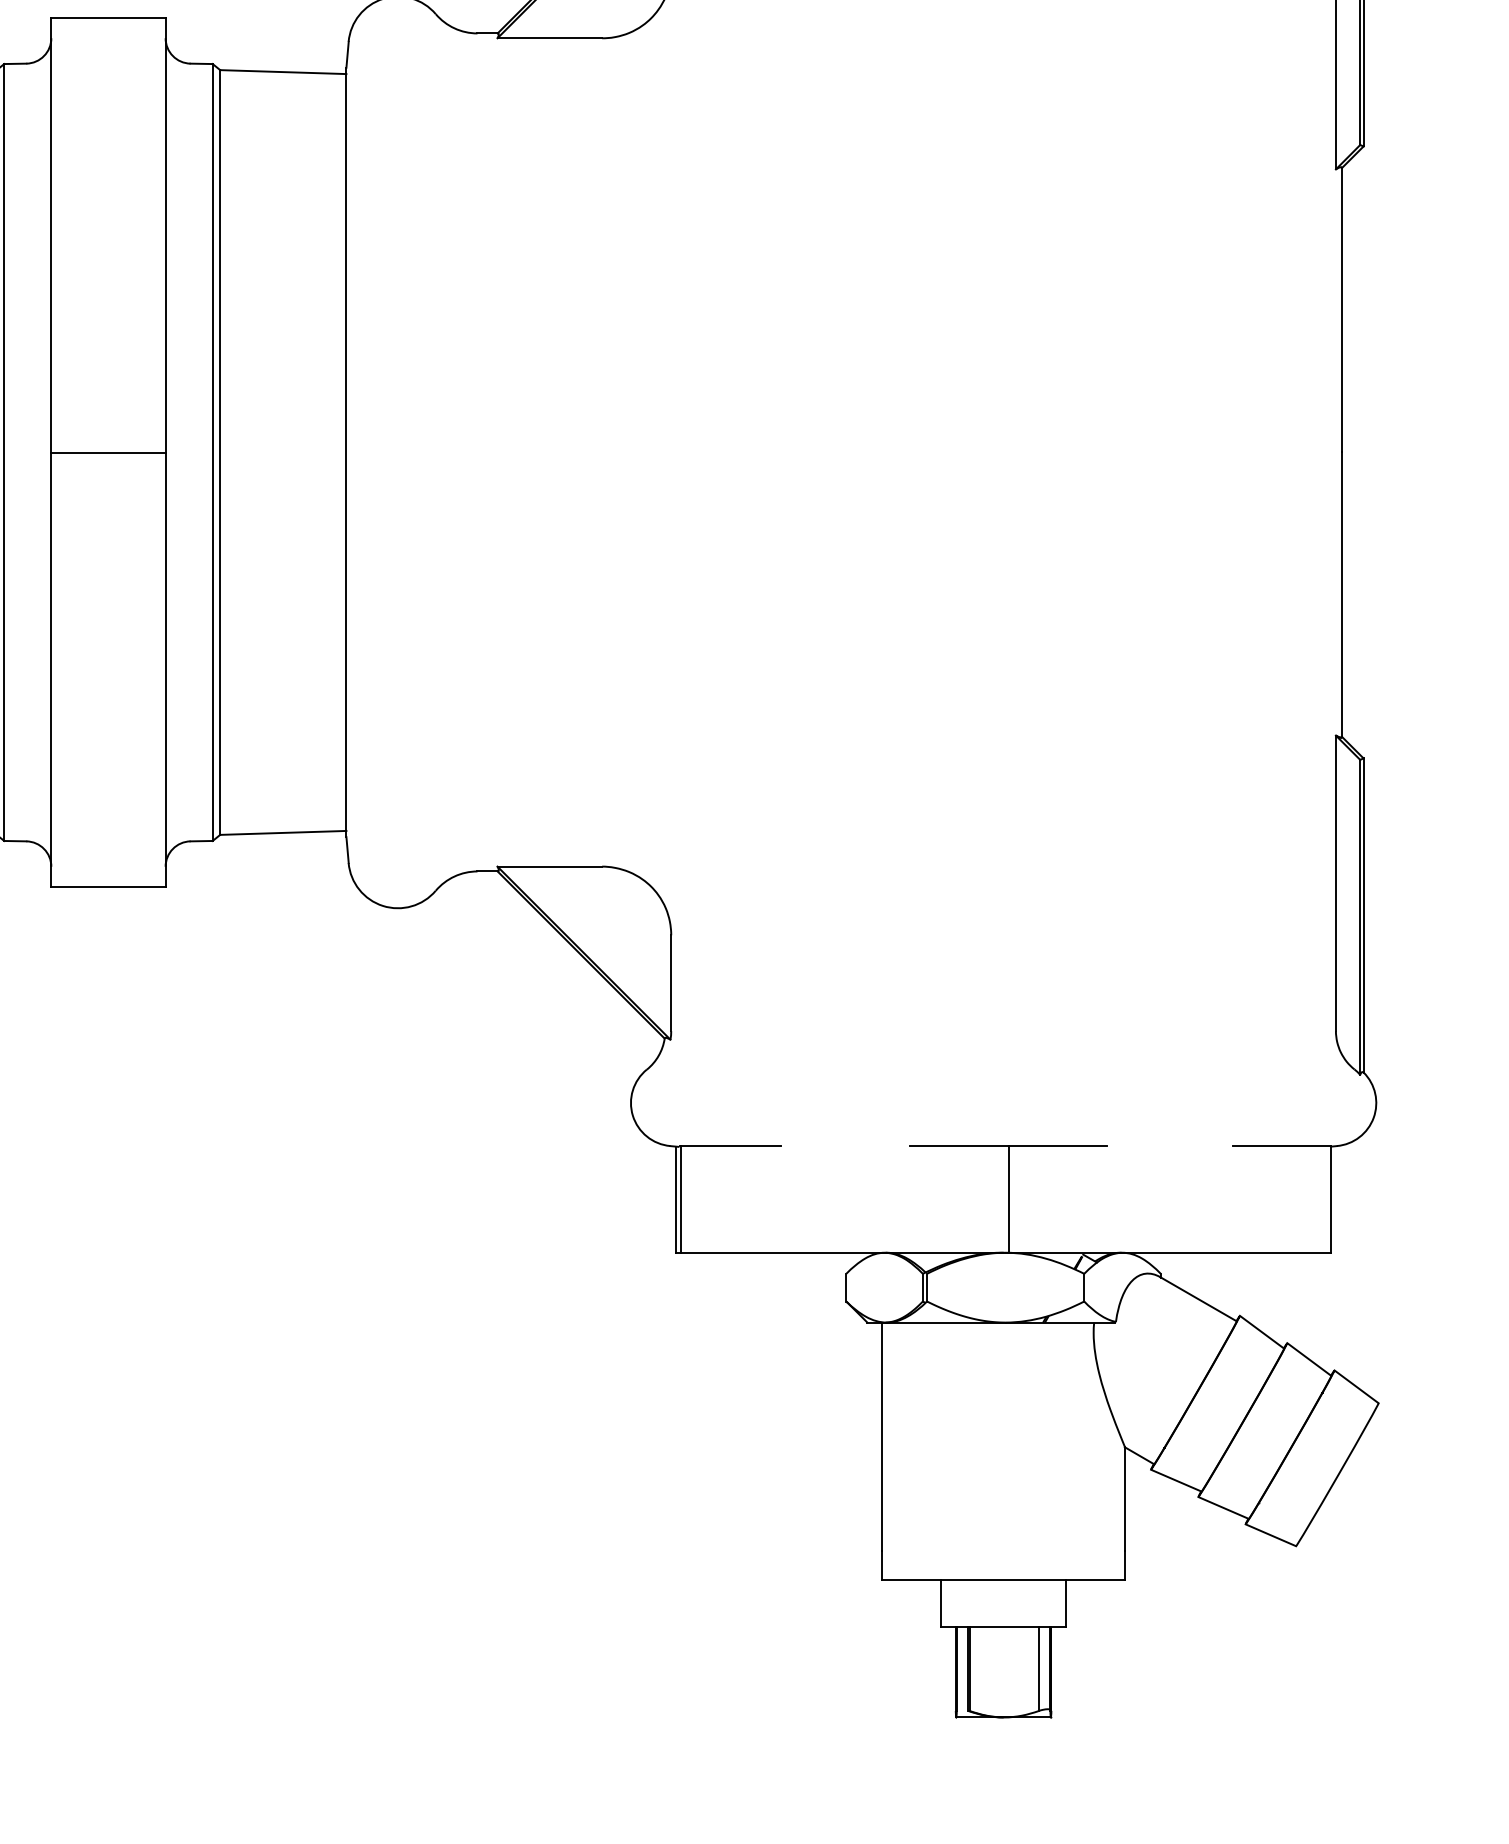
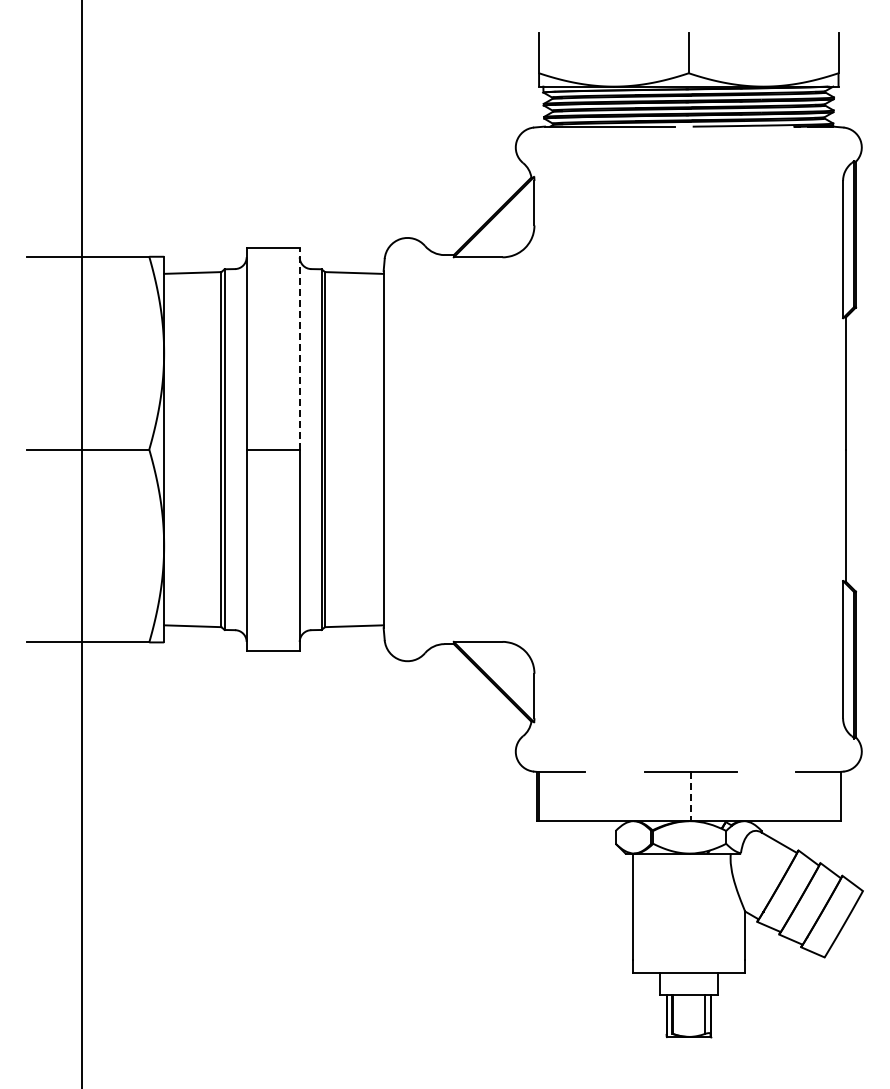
line: (165, 234) -> (299, 348), solid -> dashed
line: (1009, 1199) -> (691, 796), solid -> dashed

